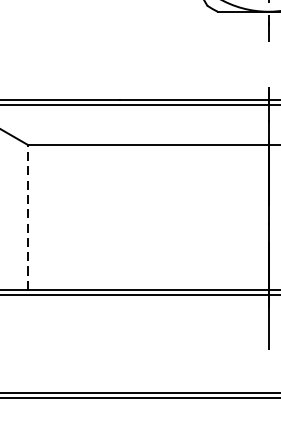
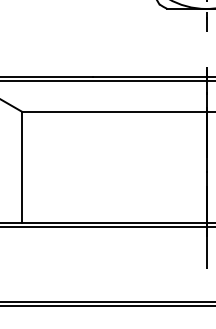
line: (28, 217) -> (21, 167), dashed -> solid

